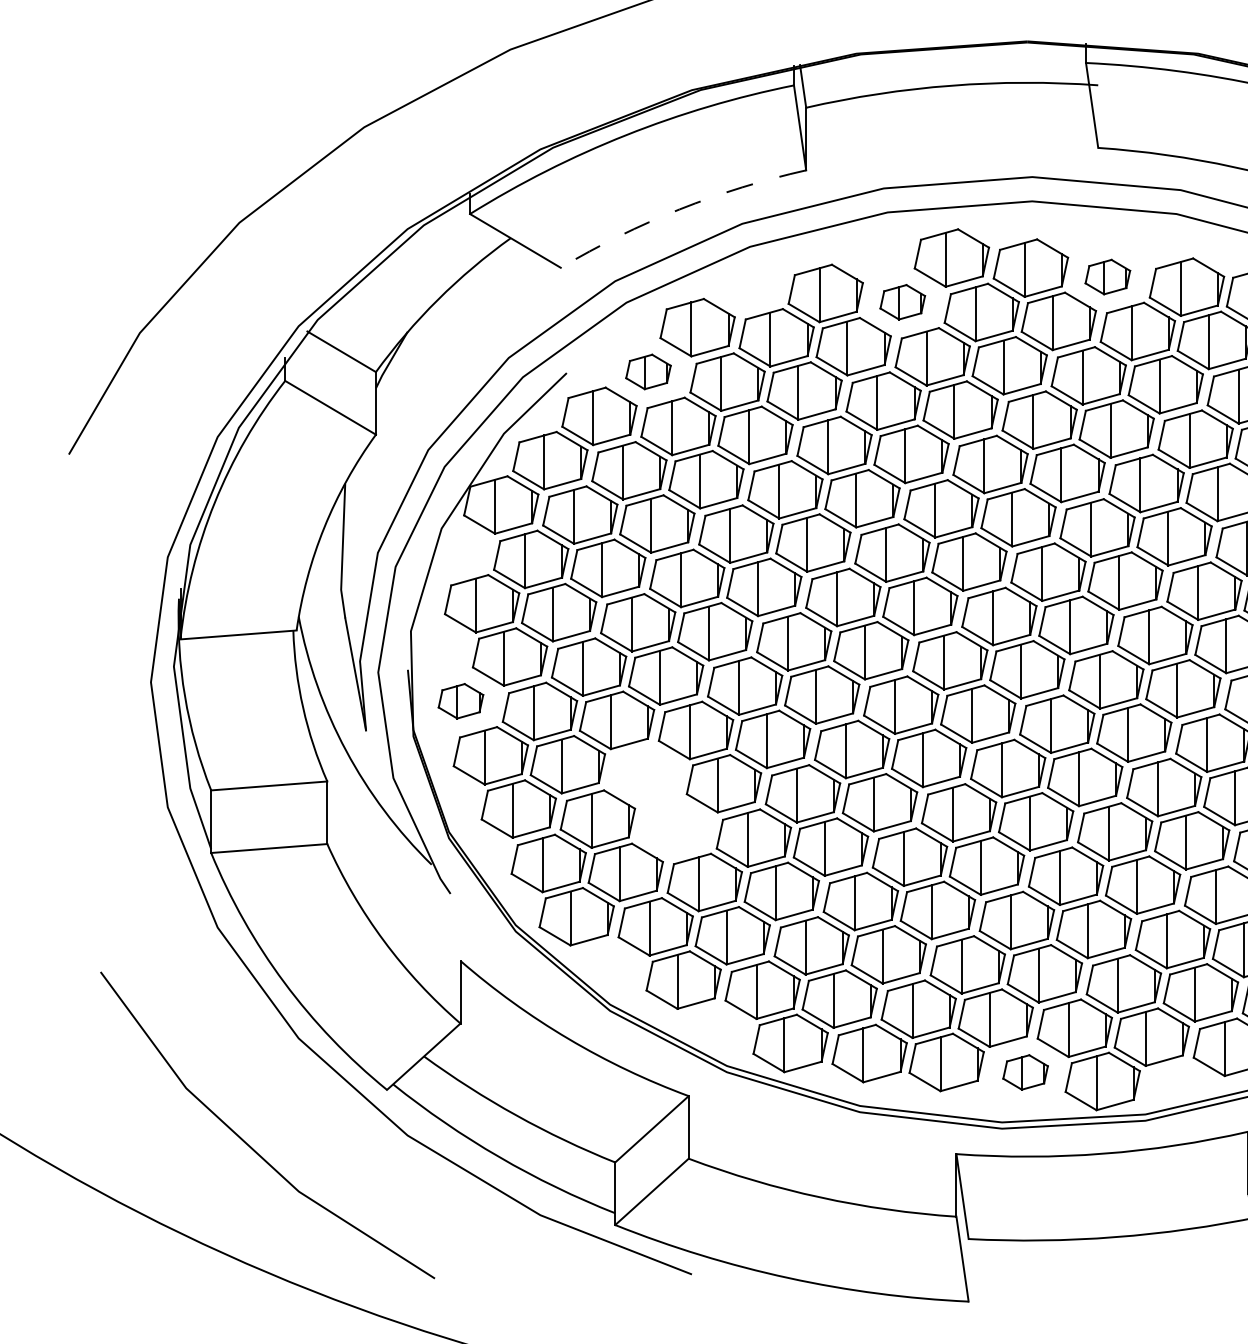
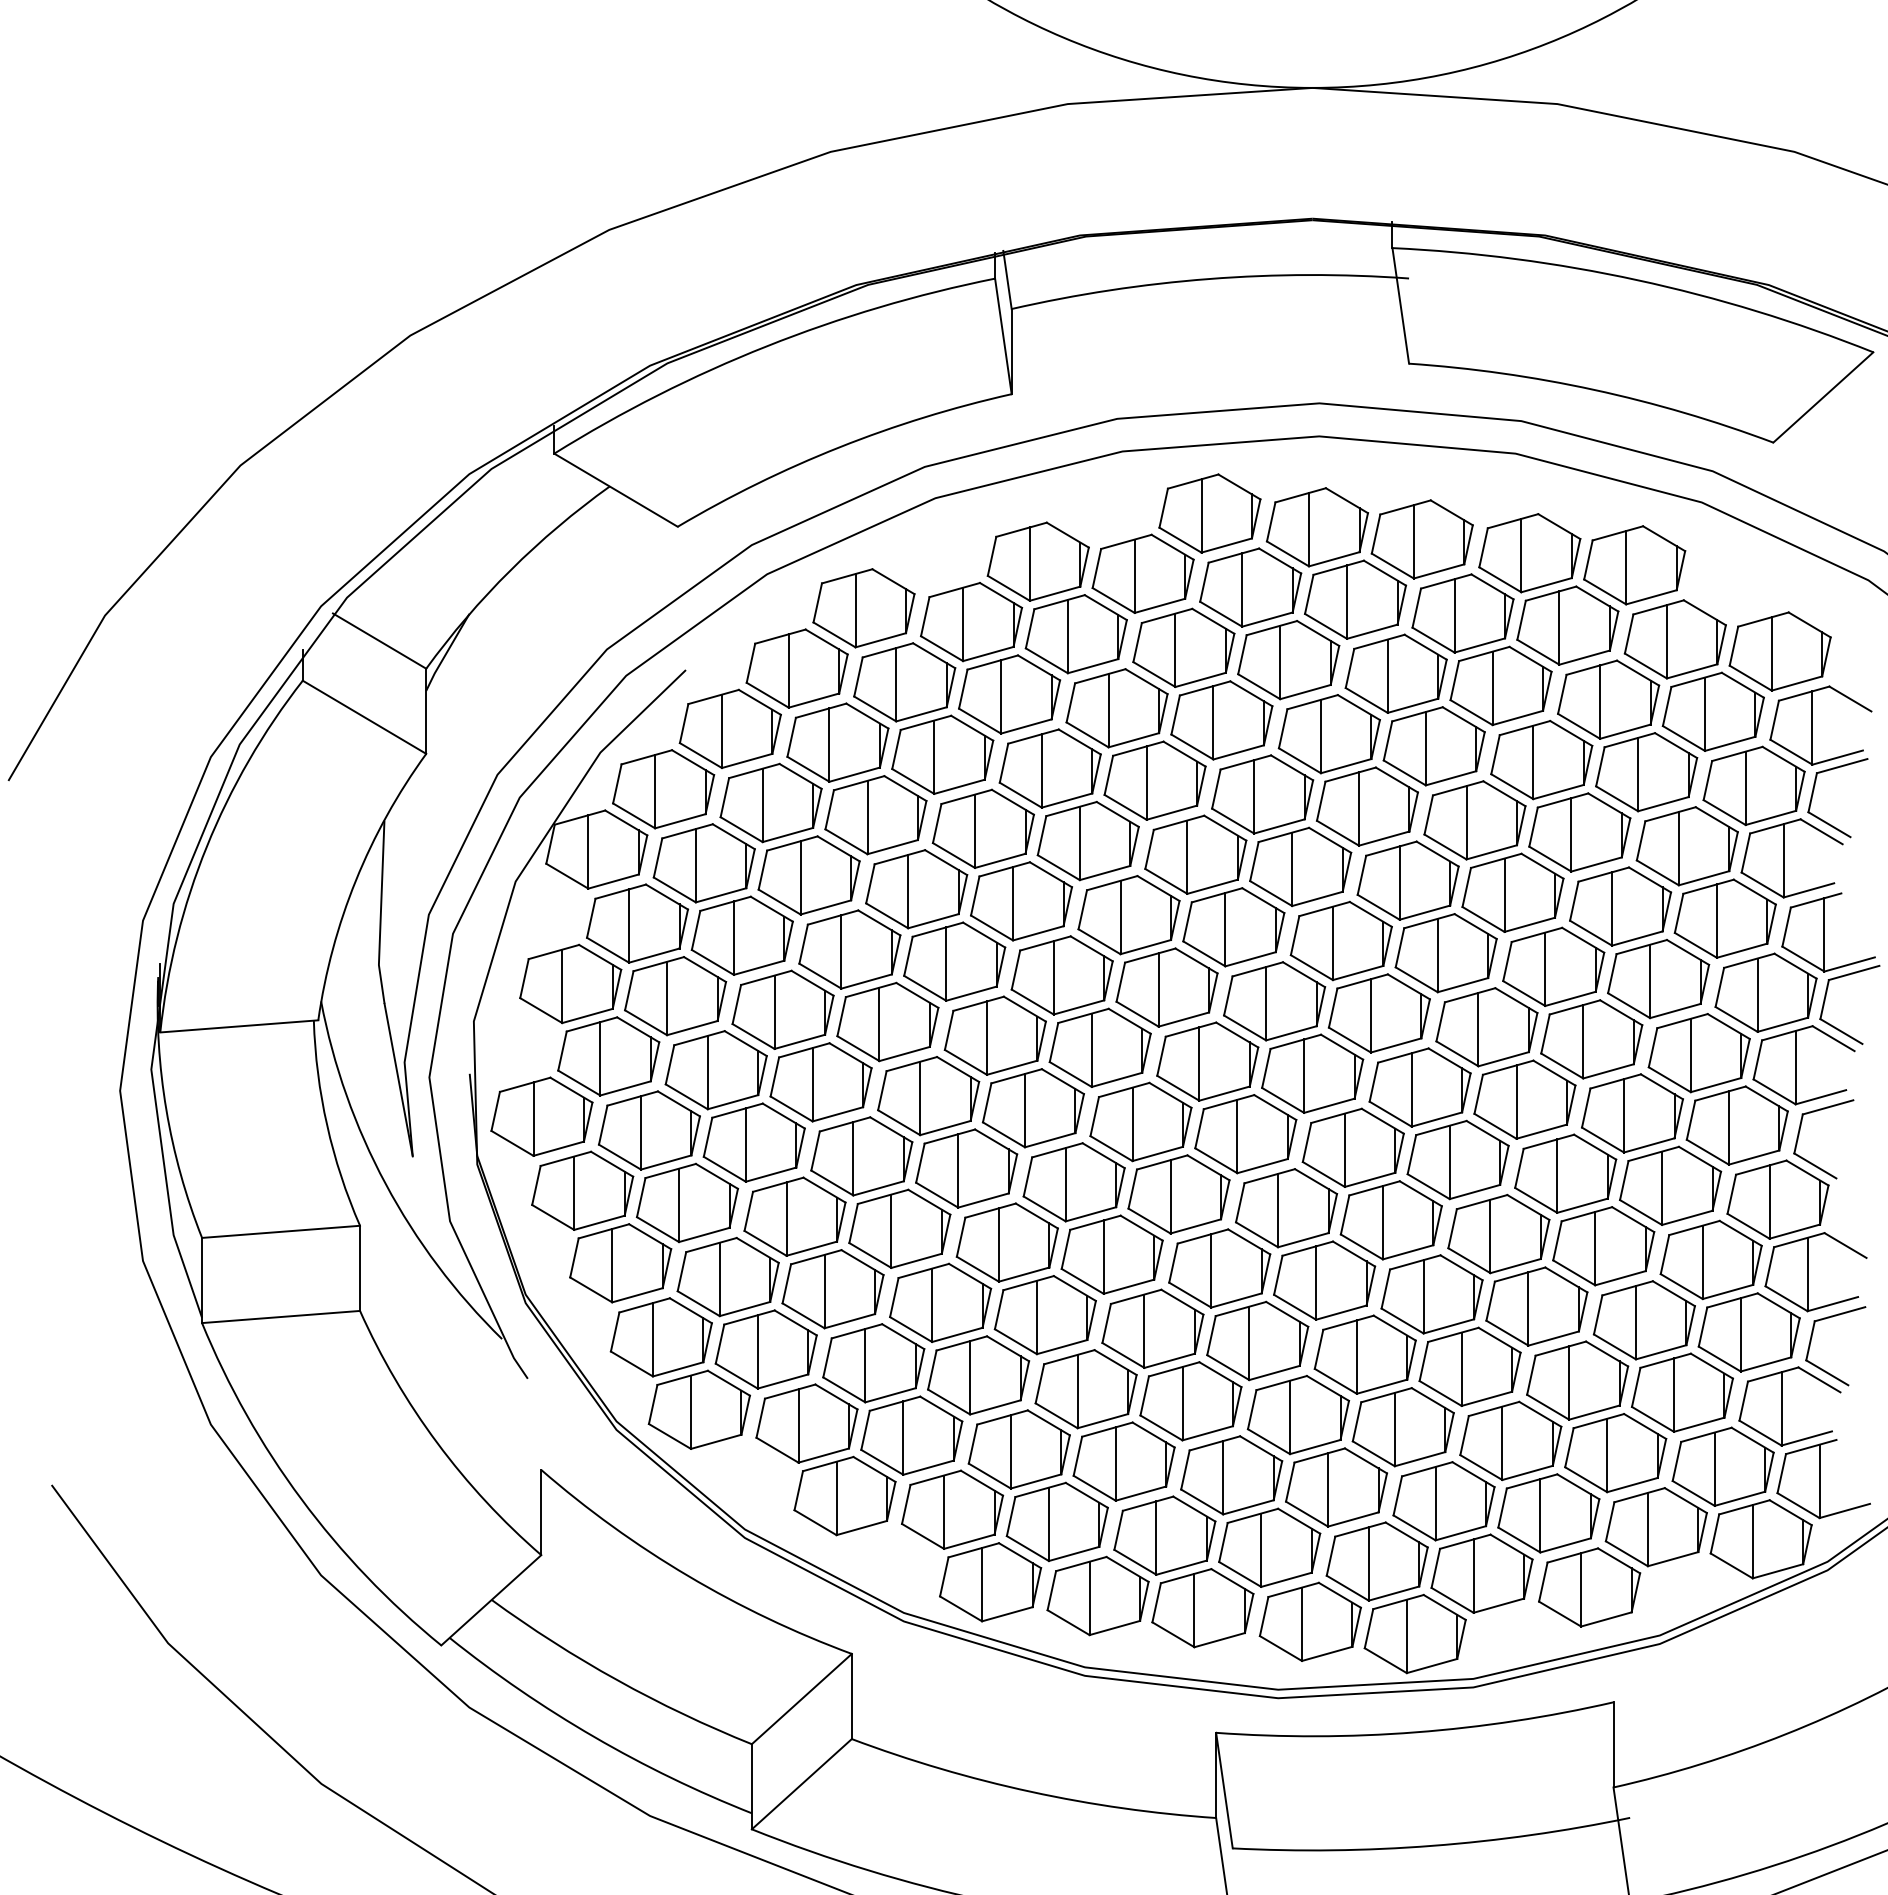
arc: (679, 209) -> (839, 447), dashed -> solid
part: (1107, 277) -> (1421, 539), size x1.67
part: (902, 302) -> (1142, 573), size x1.67
part: (648, 371) -> (796, 668), size x1.67
part: (460, 701) -> (541, 1116), size x1.67
part: (660, 801) -> (813, 1252), added
part: (1025, 1072) -> (1309, 1621), size x1.67

